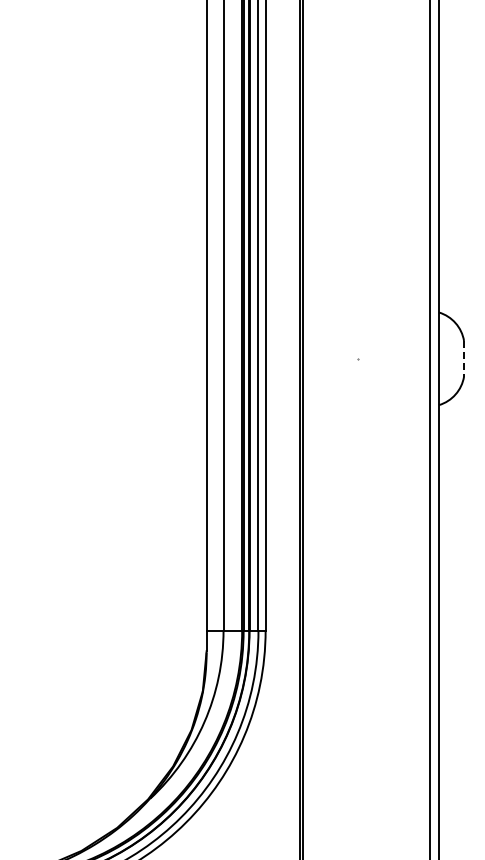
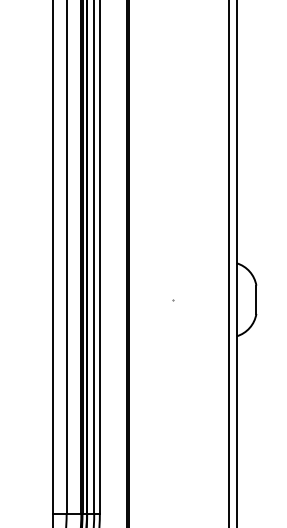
line: (464, 358) -> (256, 299), dashed -> solid

